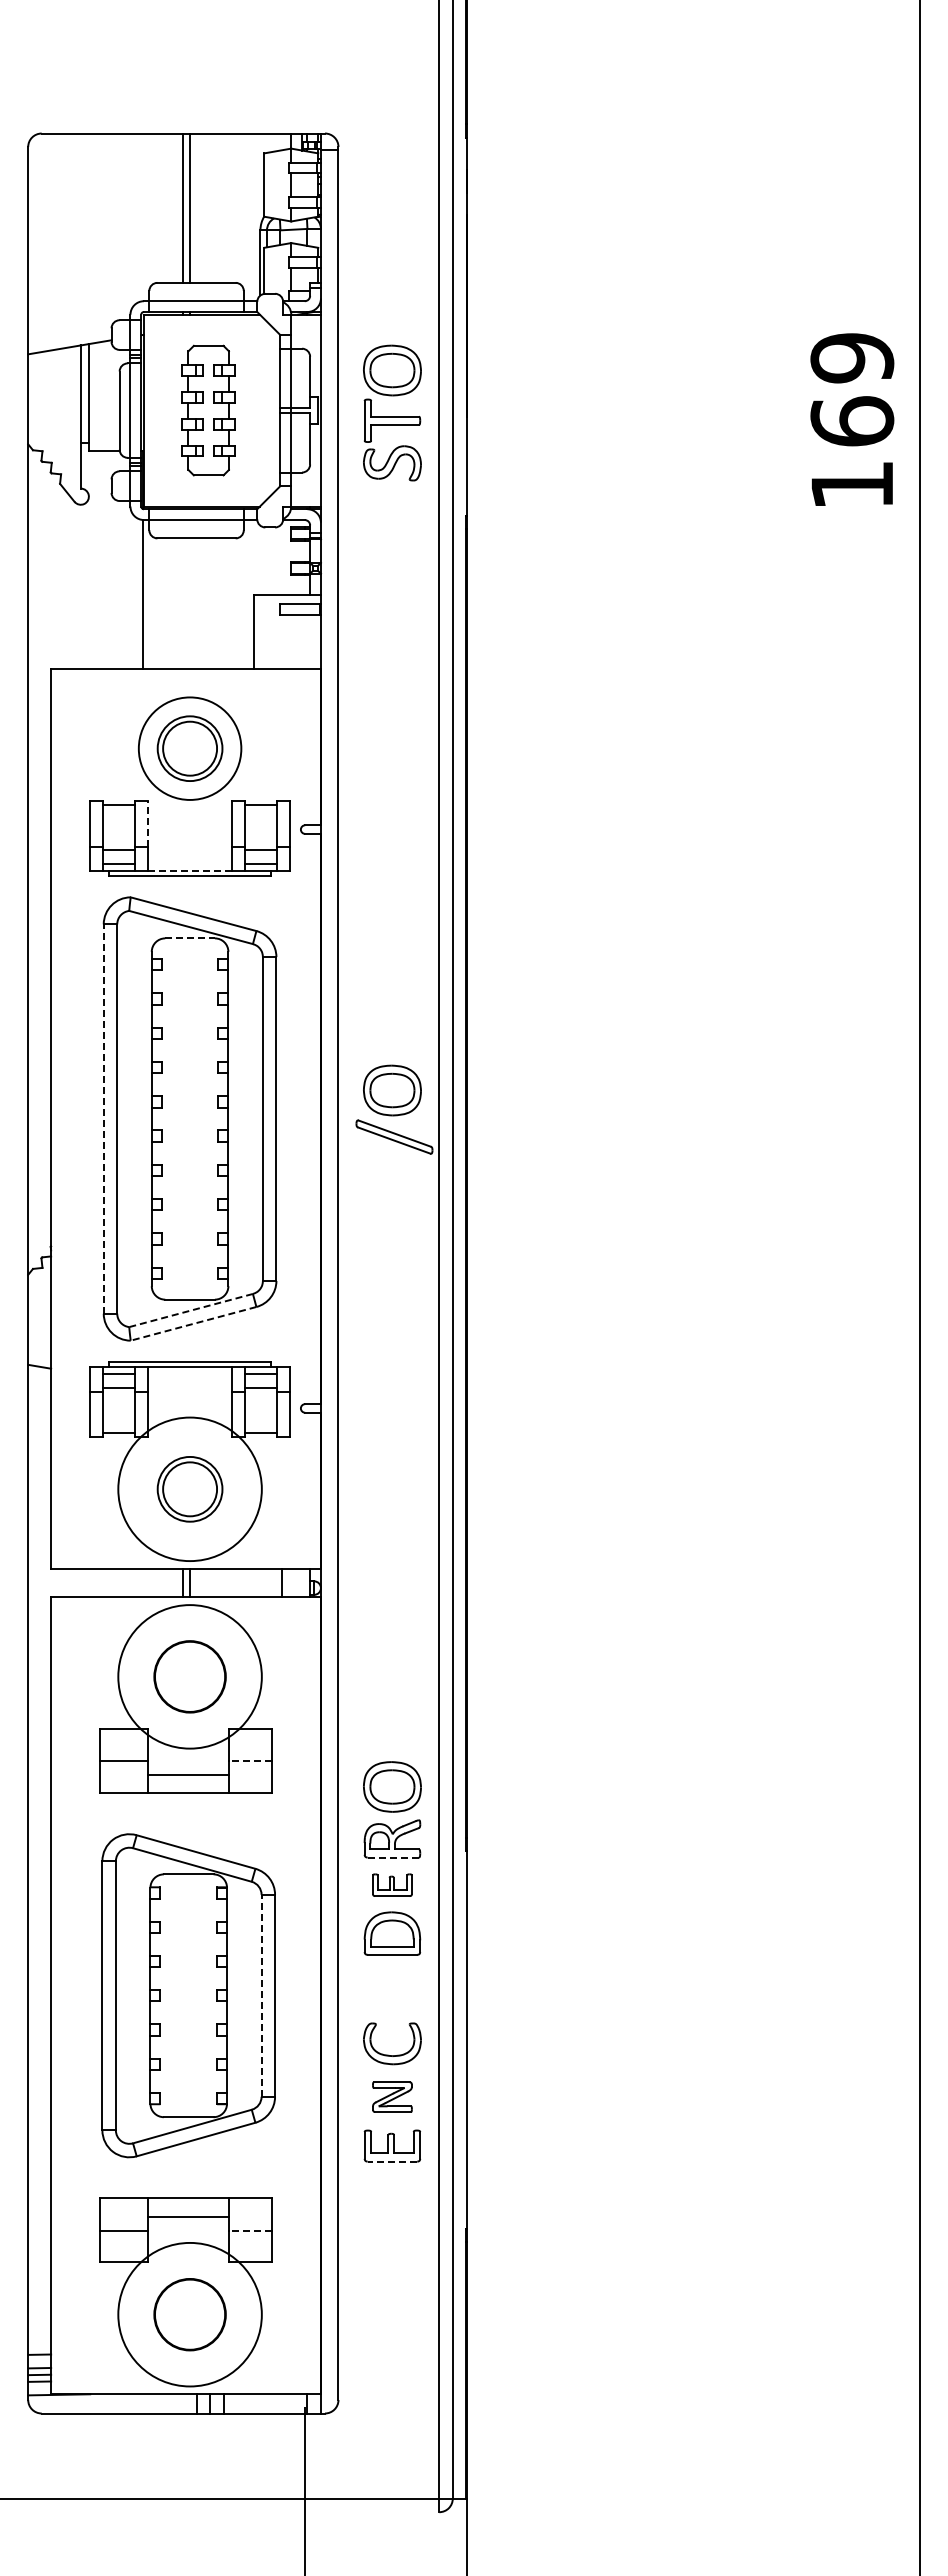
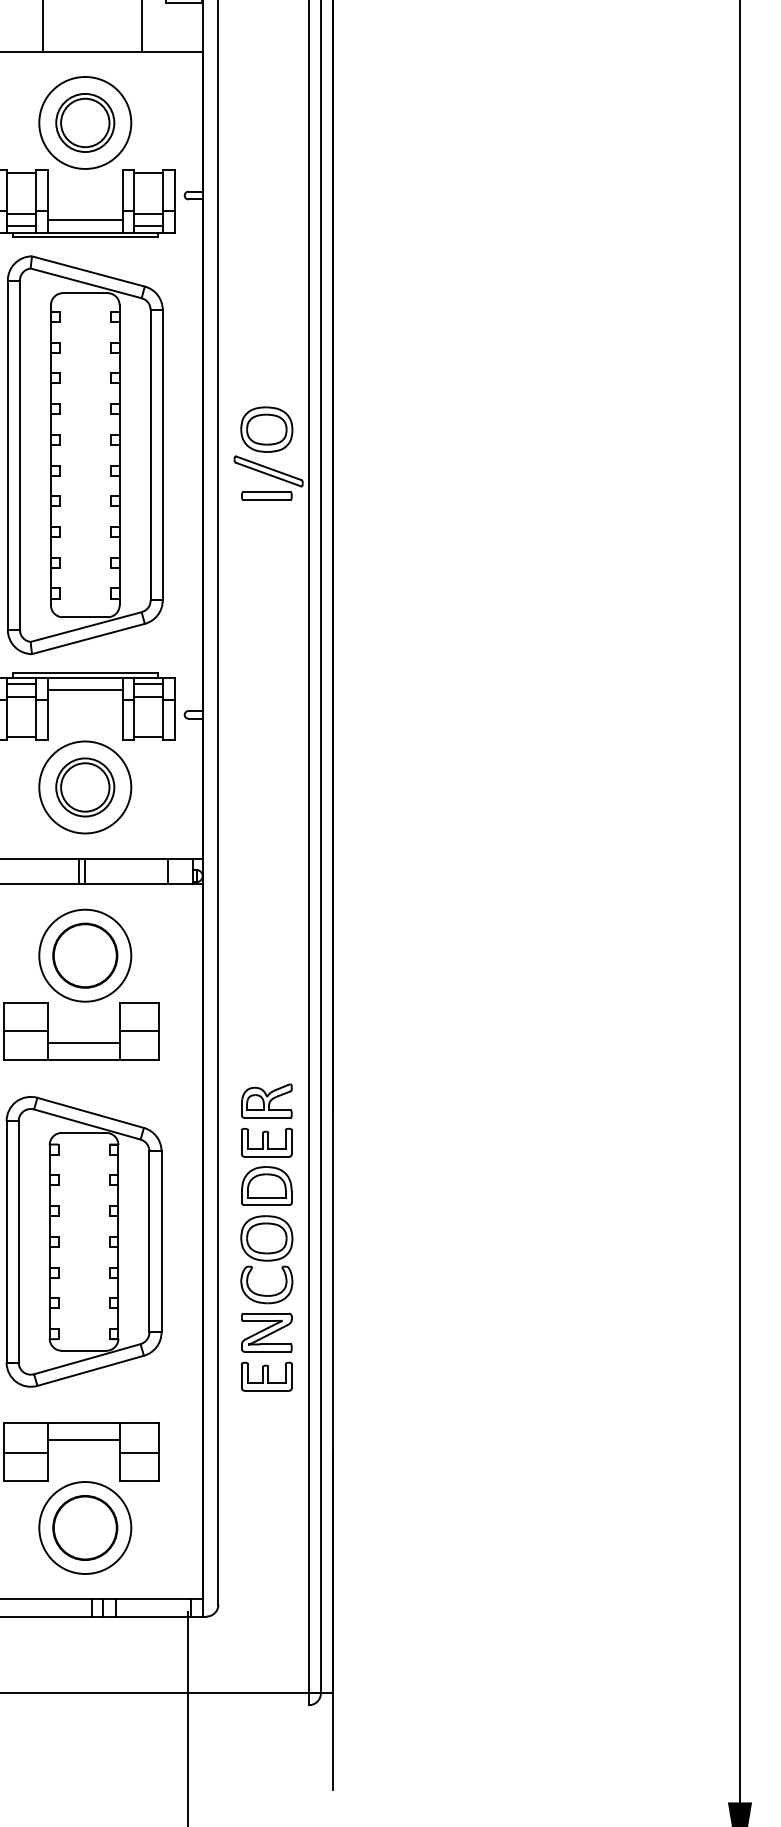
line: (148, 823) -> (47, 190), dashed -> solid
line: (189, 857) -> (84, 220), added
line: (190, 870) -> (85, 232), dashed -> solid
line: (190, 938) -> (85, 293), dashed -> solid
line: (103, 1119) -> (7, 455), dashed -> solid
part: (392, 1164) -> (266, 496), added
line: (190, 1310) -> (85, 627), dashed -> solid
line: (193, 1323) -> (88, 638), dashed -> solid
line: (189, 1380) -> (84, 689), added
circle: (189, 1489) -> (84, 787), size x0.71
circle: (189, 1676) -> (84, 955), size x0.71
line: (250, 1761) -> (139, 1031), dashed -> solid
part: (392, 1786) -> (266, 1238), moved
line: (393, 1857) -> (267, 1117), dashed -> solid
part: (392, 1884) -> (266, 1142), size x1.43
line: (261, 1995) -> (149, 1241), dashed -> solid
part: (392, 2097) -> (266, 1333), size x1.43
line: (392, 2161) -> (266, 1390), dashed -> solid
line: (250, 2230) -> (139, 1452), dashed -> solid
circle: (189, 2314) -> (84, 1527), size x0.71

